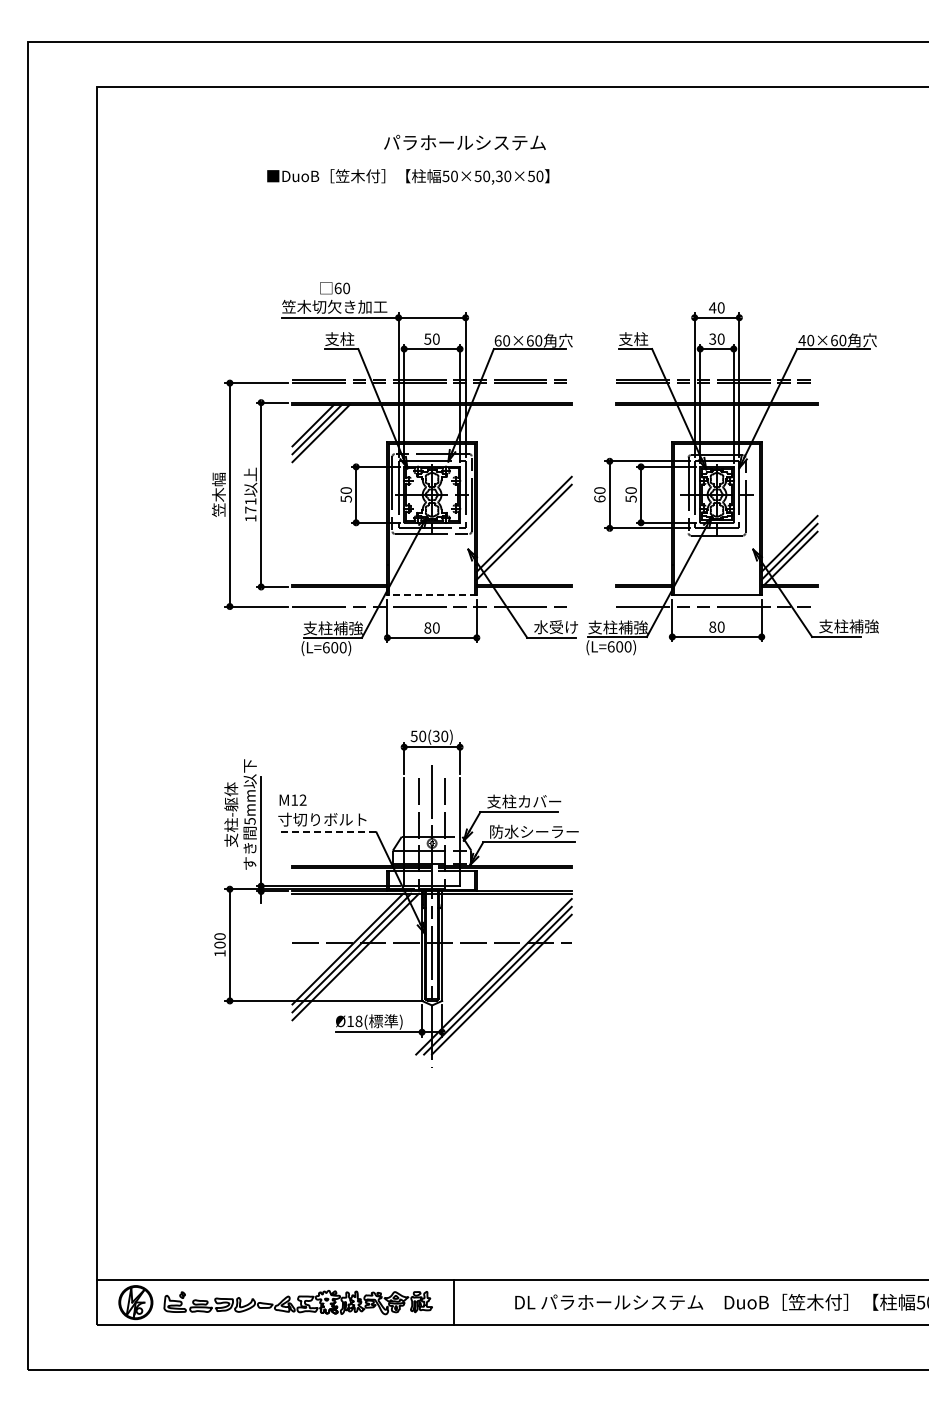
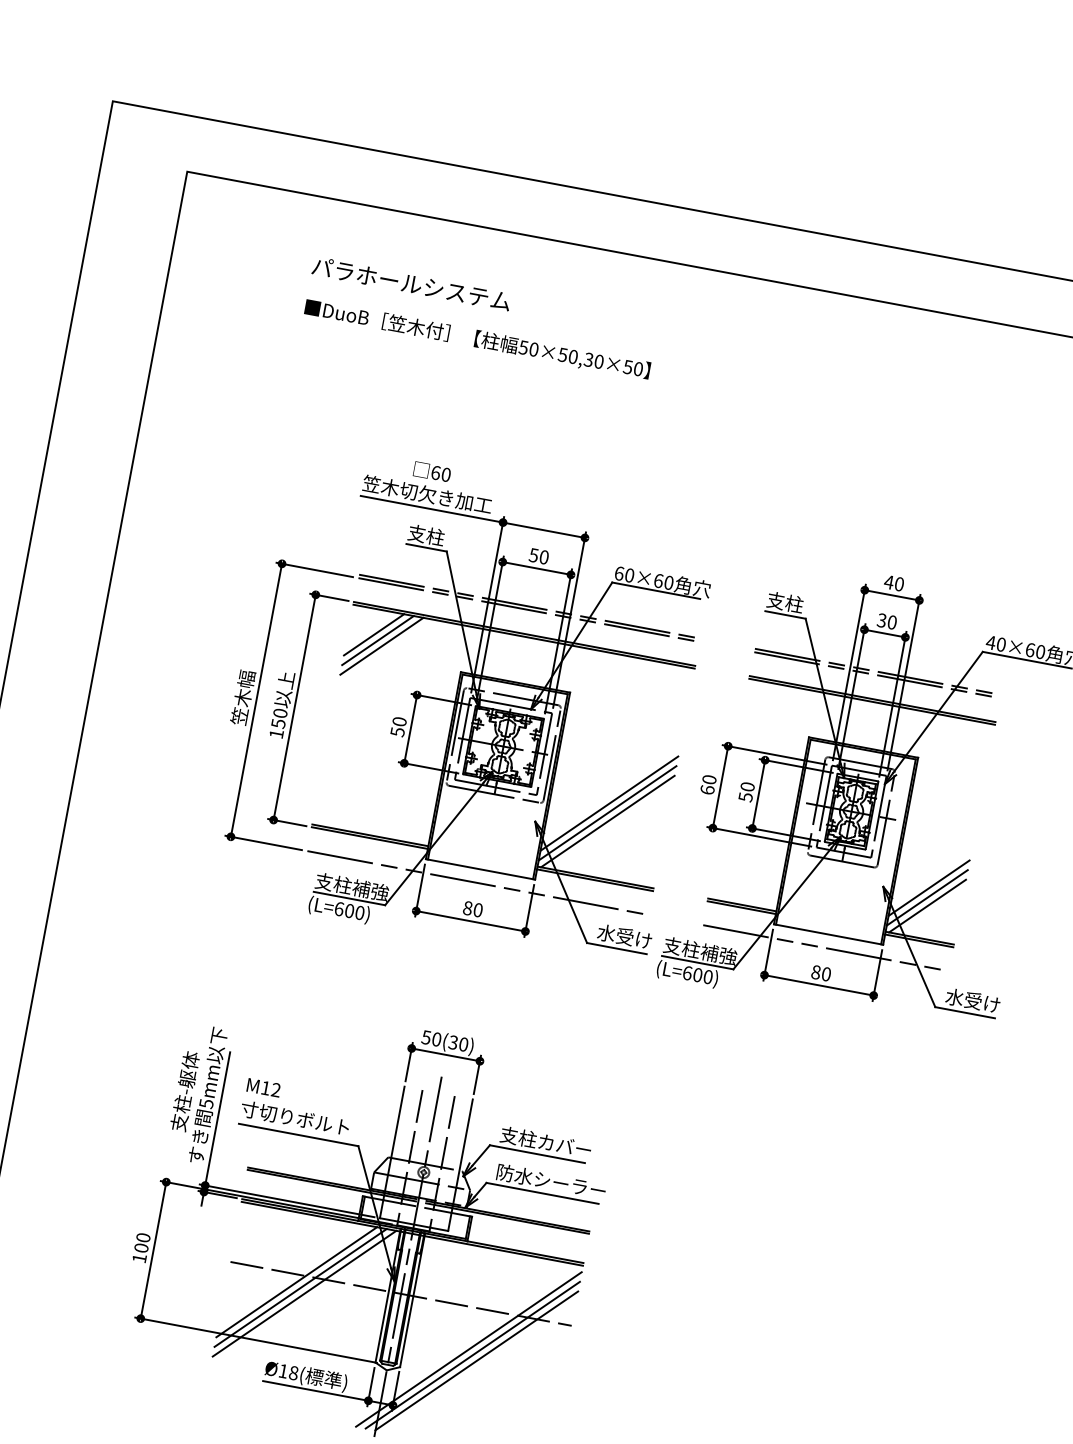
text: (464, 142) -> (411, 283), moved
text: (408, 176) -> (477, 339), moved
text: (250, 505) -> (279, 718), 171 -> 150
line: (525, 538) -> (607, 821), added
line: (432, 595) -> (480, 869), dashed -> solid
text: (848, 626) -> (982, 1002), 支柱補強 -> 水受け
line: (327, 832) -> (298, 1135), dashed -> solid

